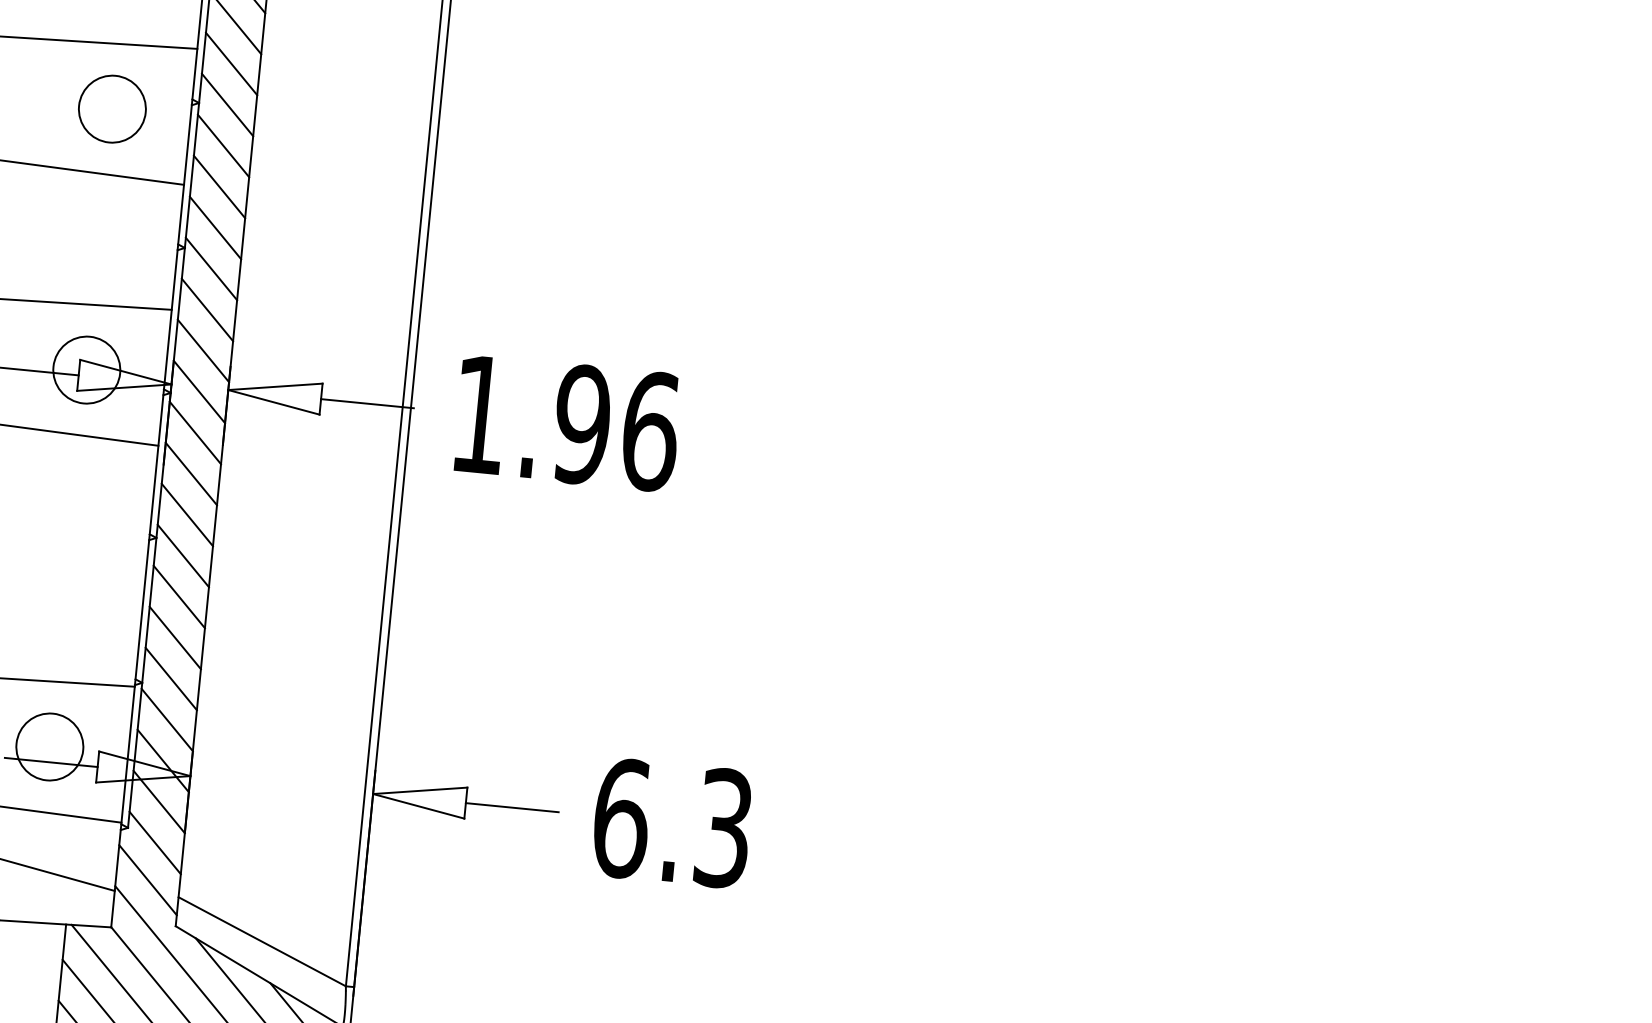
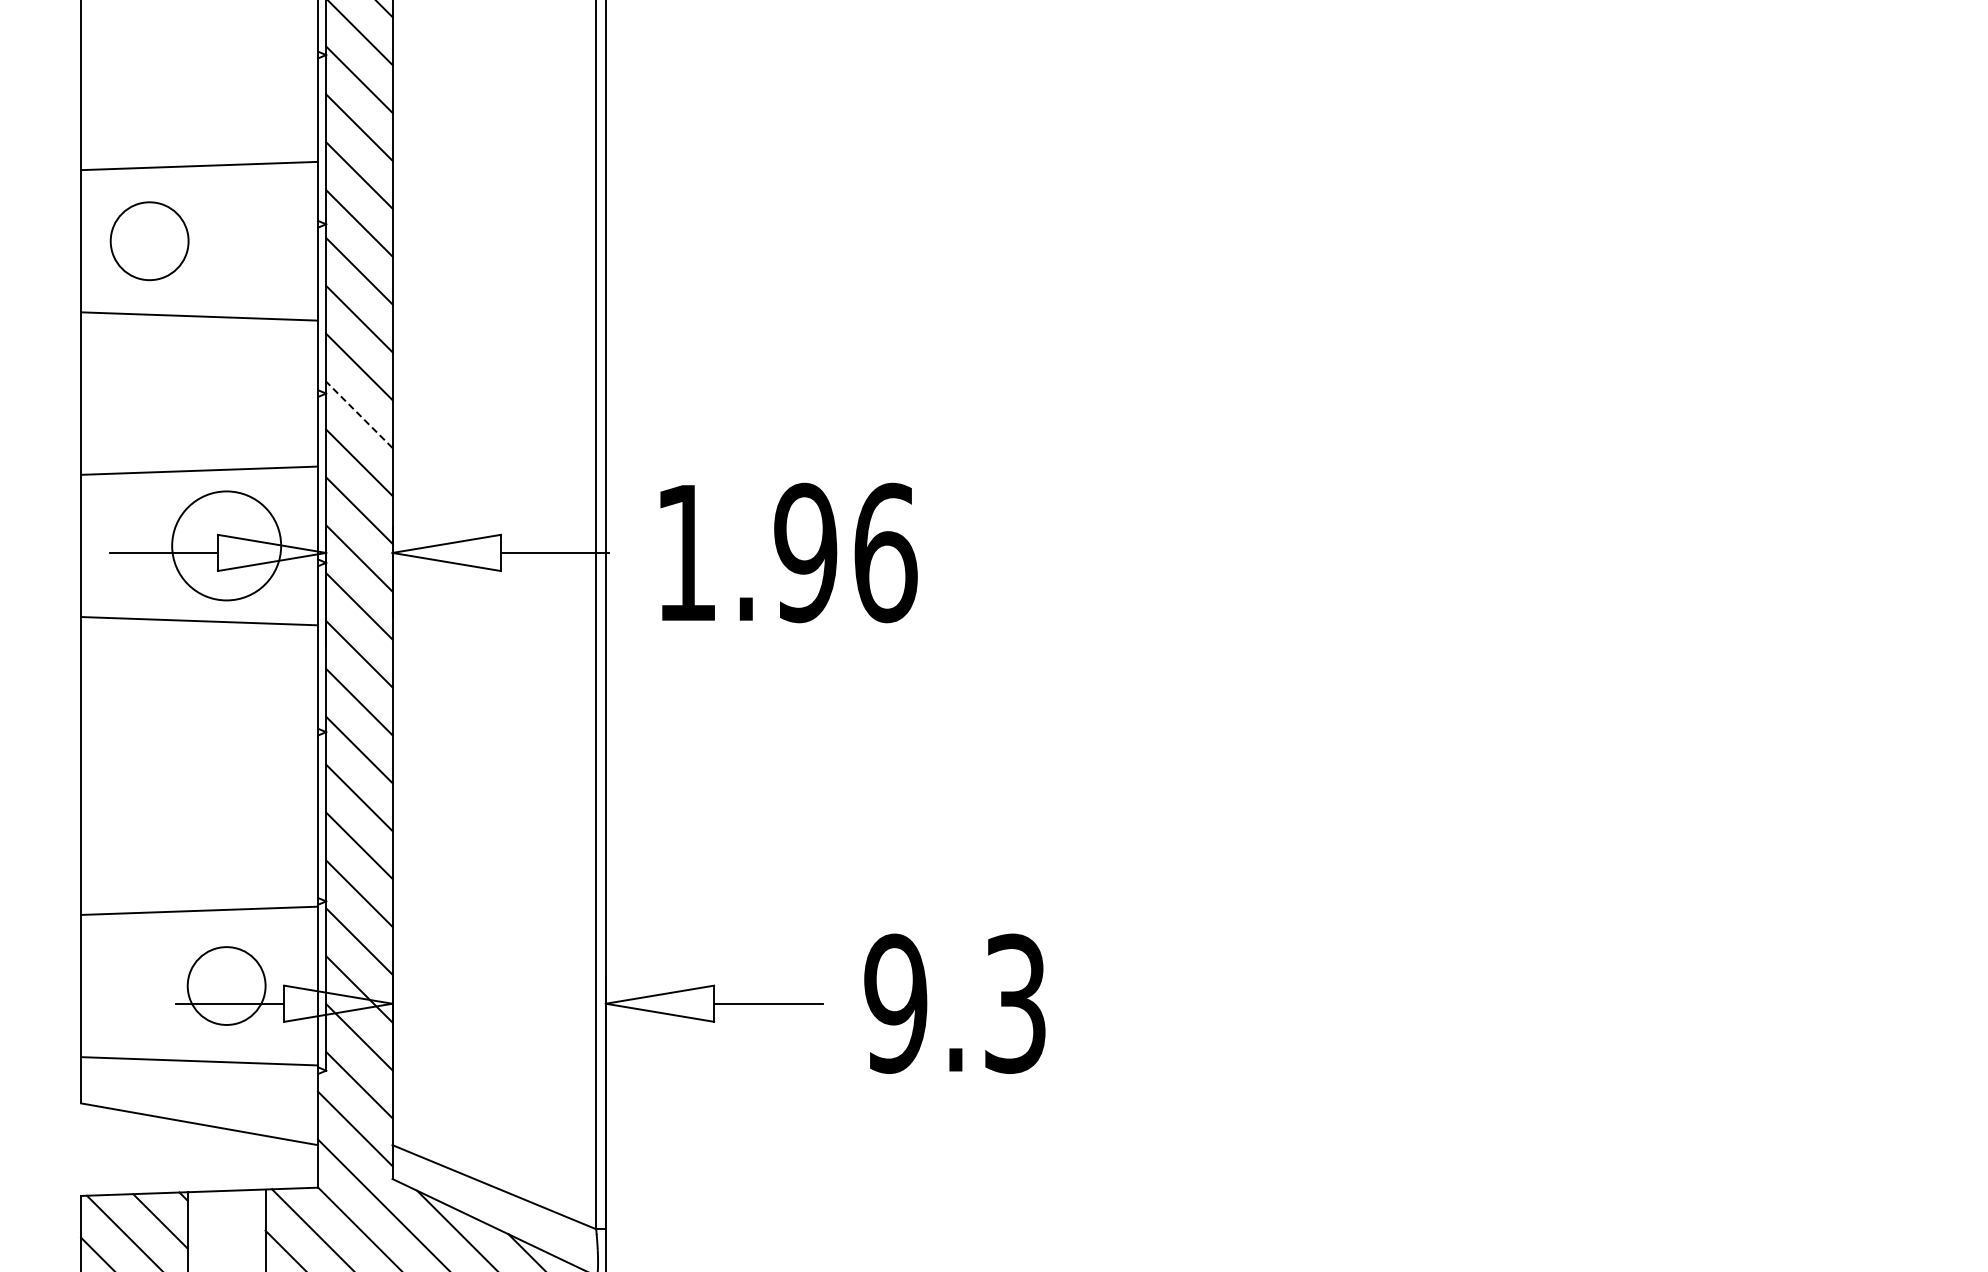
circle: (112, 109) -> (149, 241), moved
line: (211, 268) -> (359, 414), solid -> dashed
circle: (86, 369) -> (226, 545), size x1.4
text: (622, 818) -> (896, 1003), 6.3 -> 9.3

